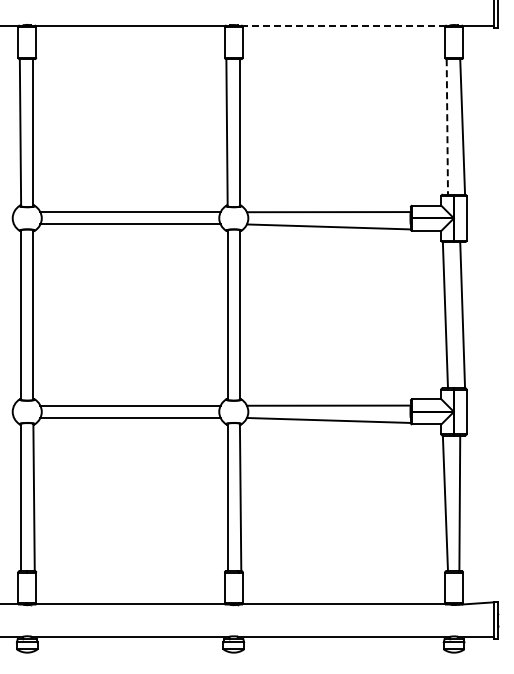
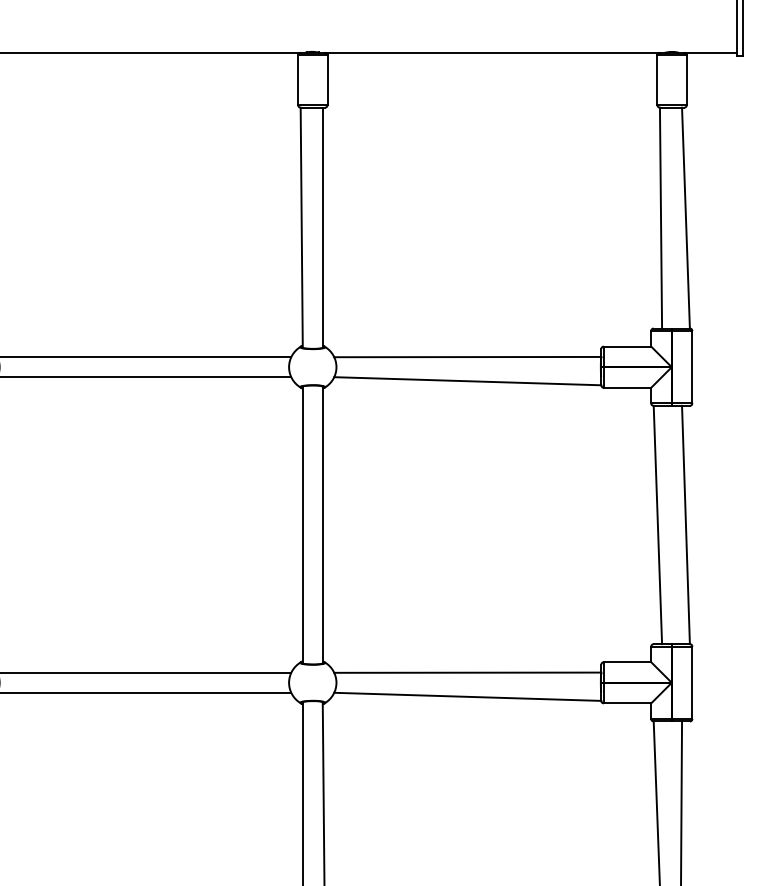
line: (343, 25) -> (491, 52), dashed -> solid
line: (447, 126) -> (661, 217), dashed -> solid

